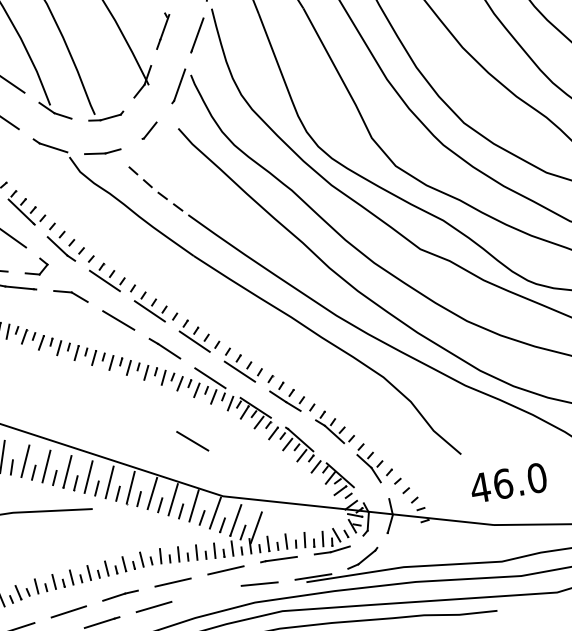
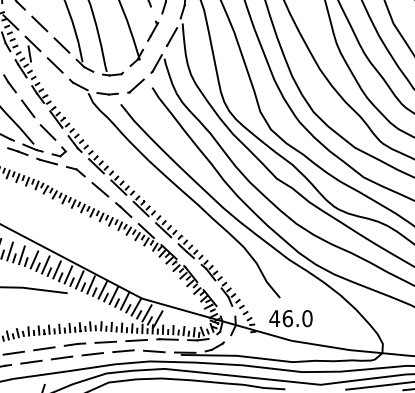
part: (148, 129) -> (135, 85), size x1.67
line: (157, 192) -> (134, 121), dashed -> solid
line: (192, 440) -> (130, 264), removed
text: (507, 482) -> (290, 318), moved
line: (206, 591) -> (123, 350), added

